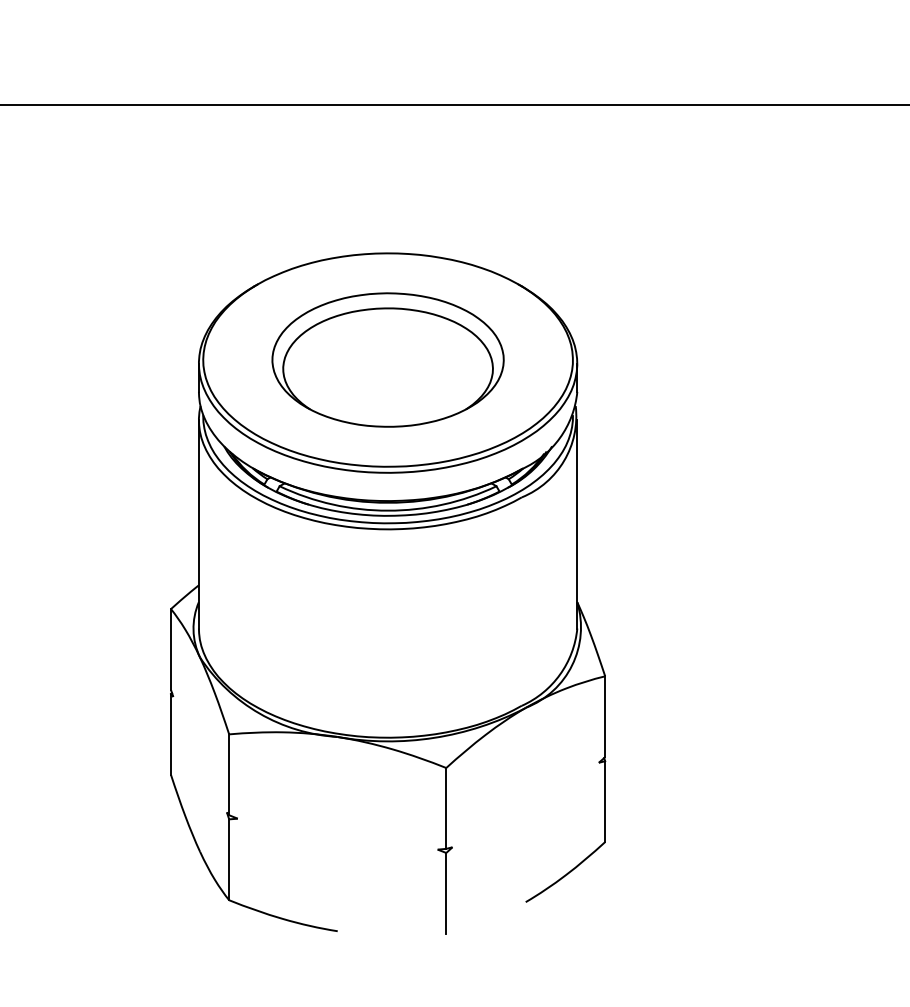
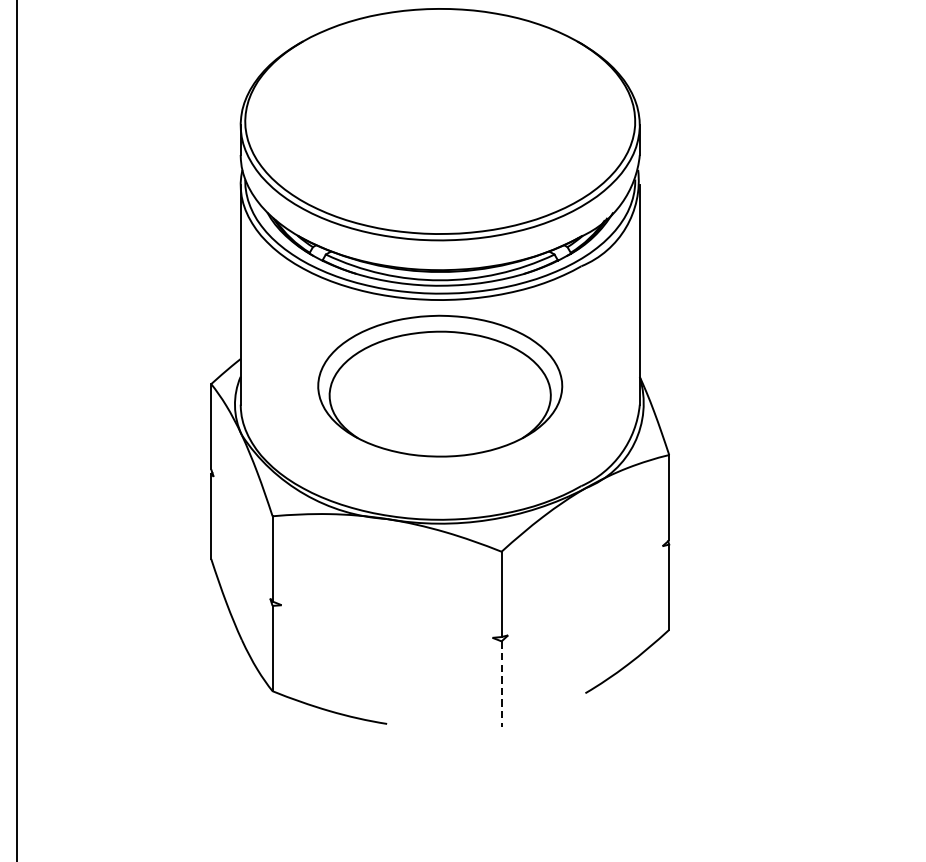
part: (387, 359) -> (439, 385), moved
line: (446, 893) -> (501, 684), solid -> dashed

